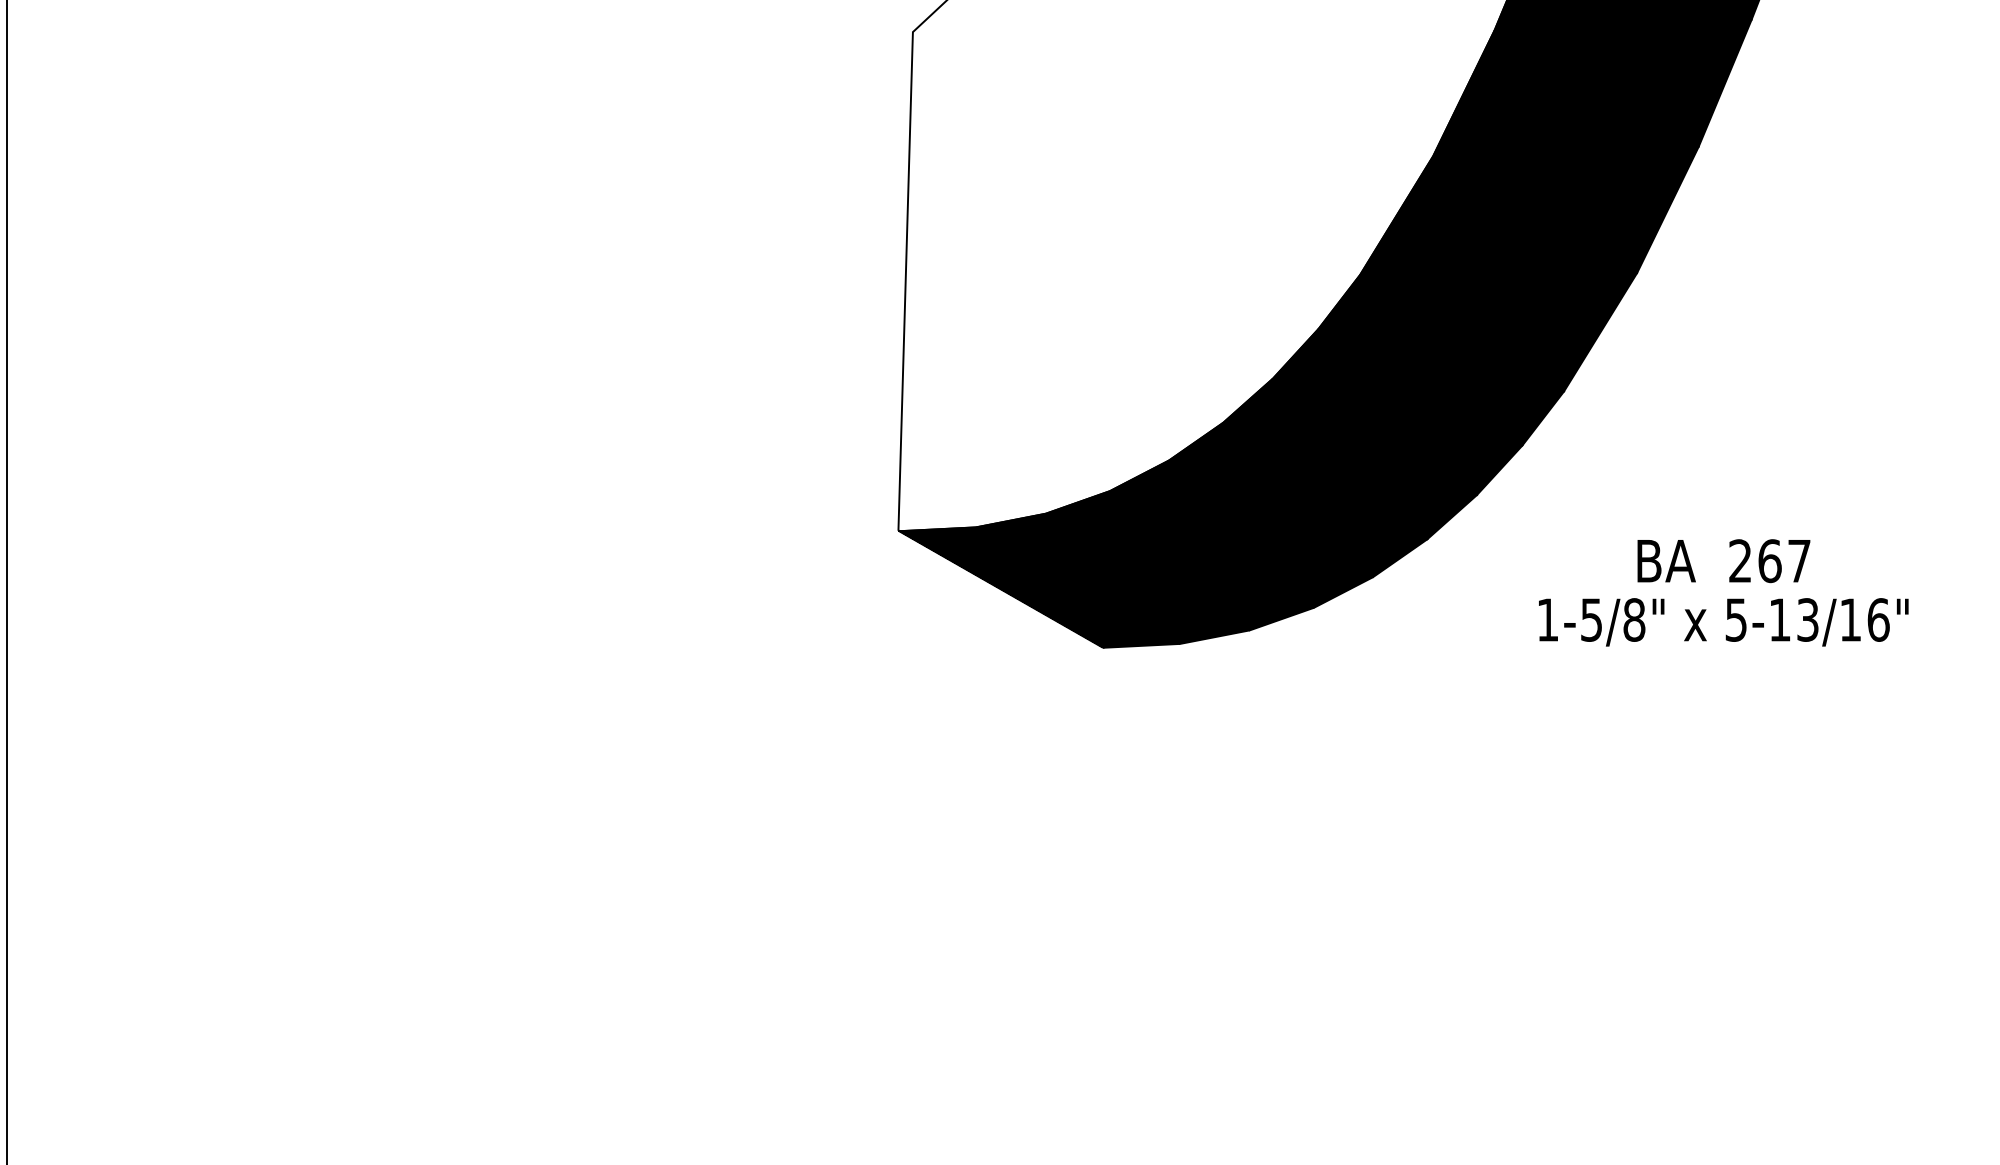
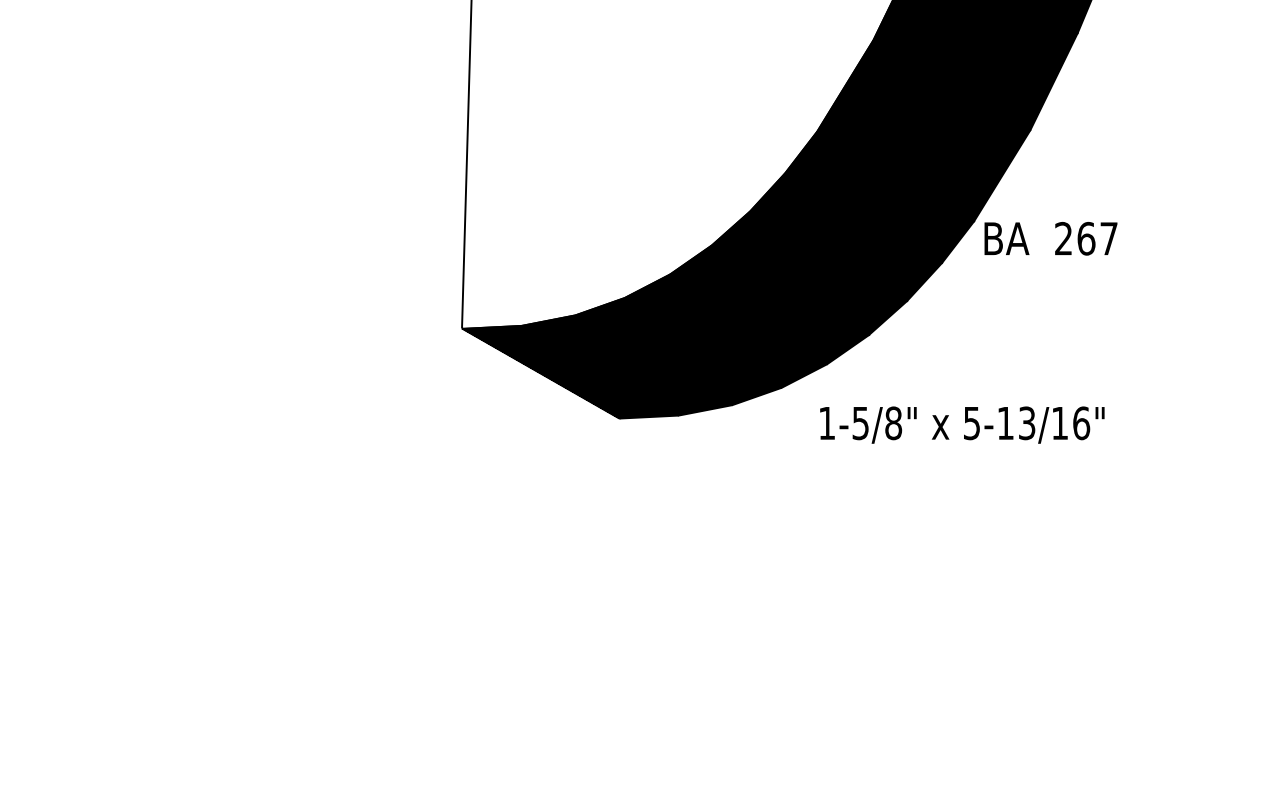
text: (1723, 561) -> (1050, 239), moved
text: (1723, 622) -> (962, 425), moved

